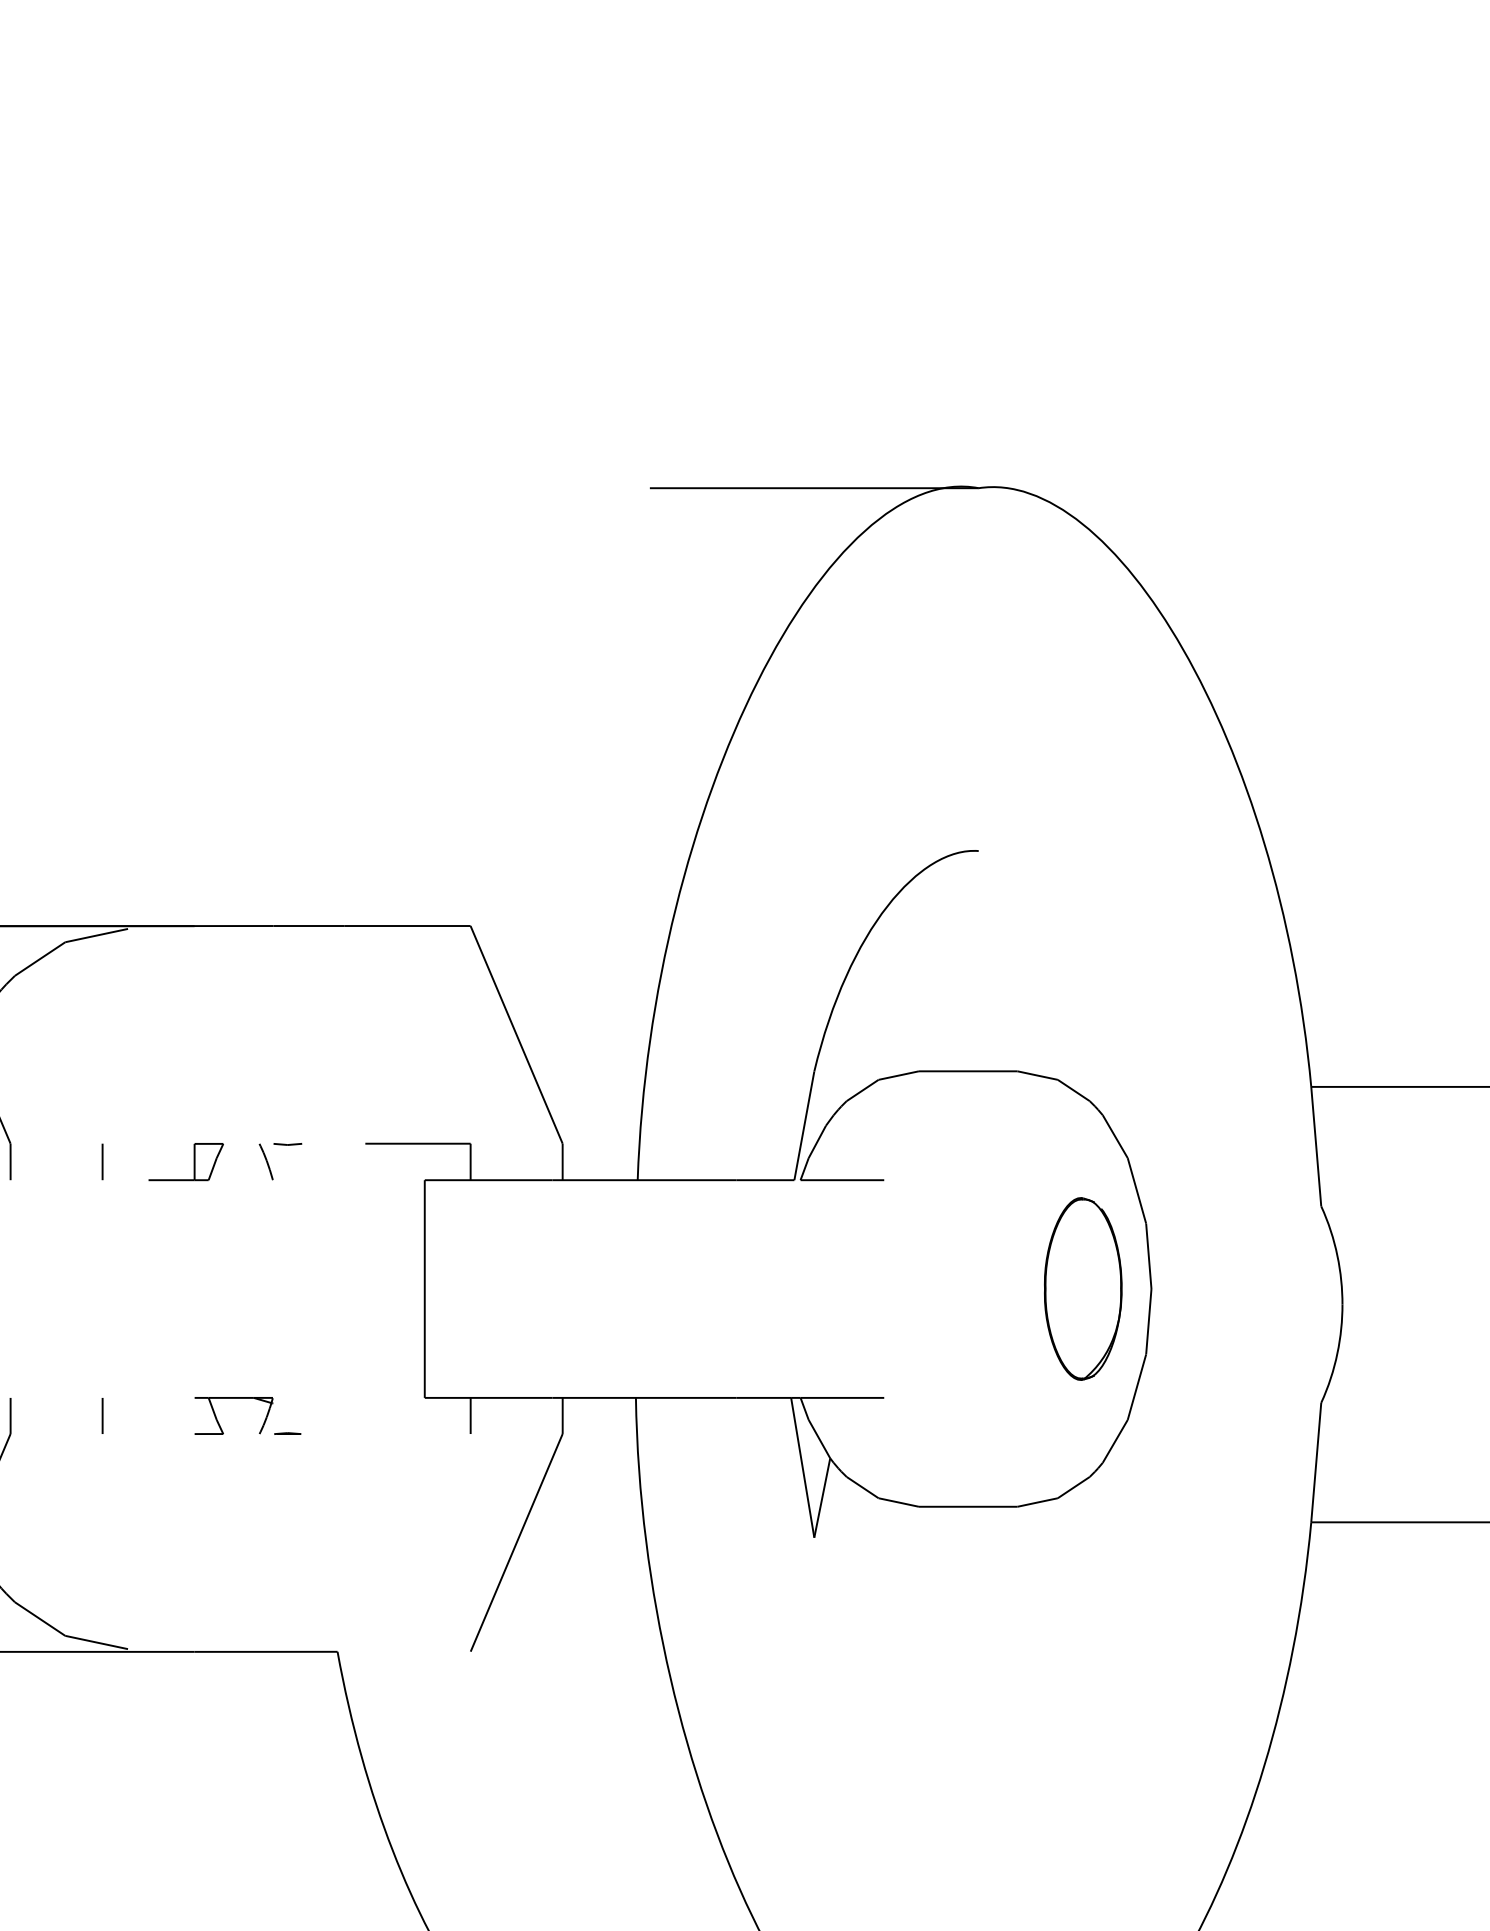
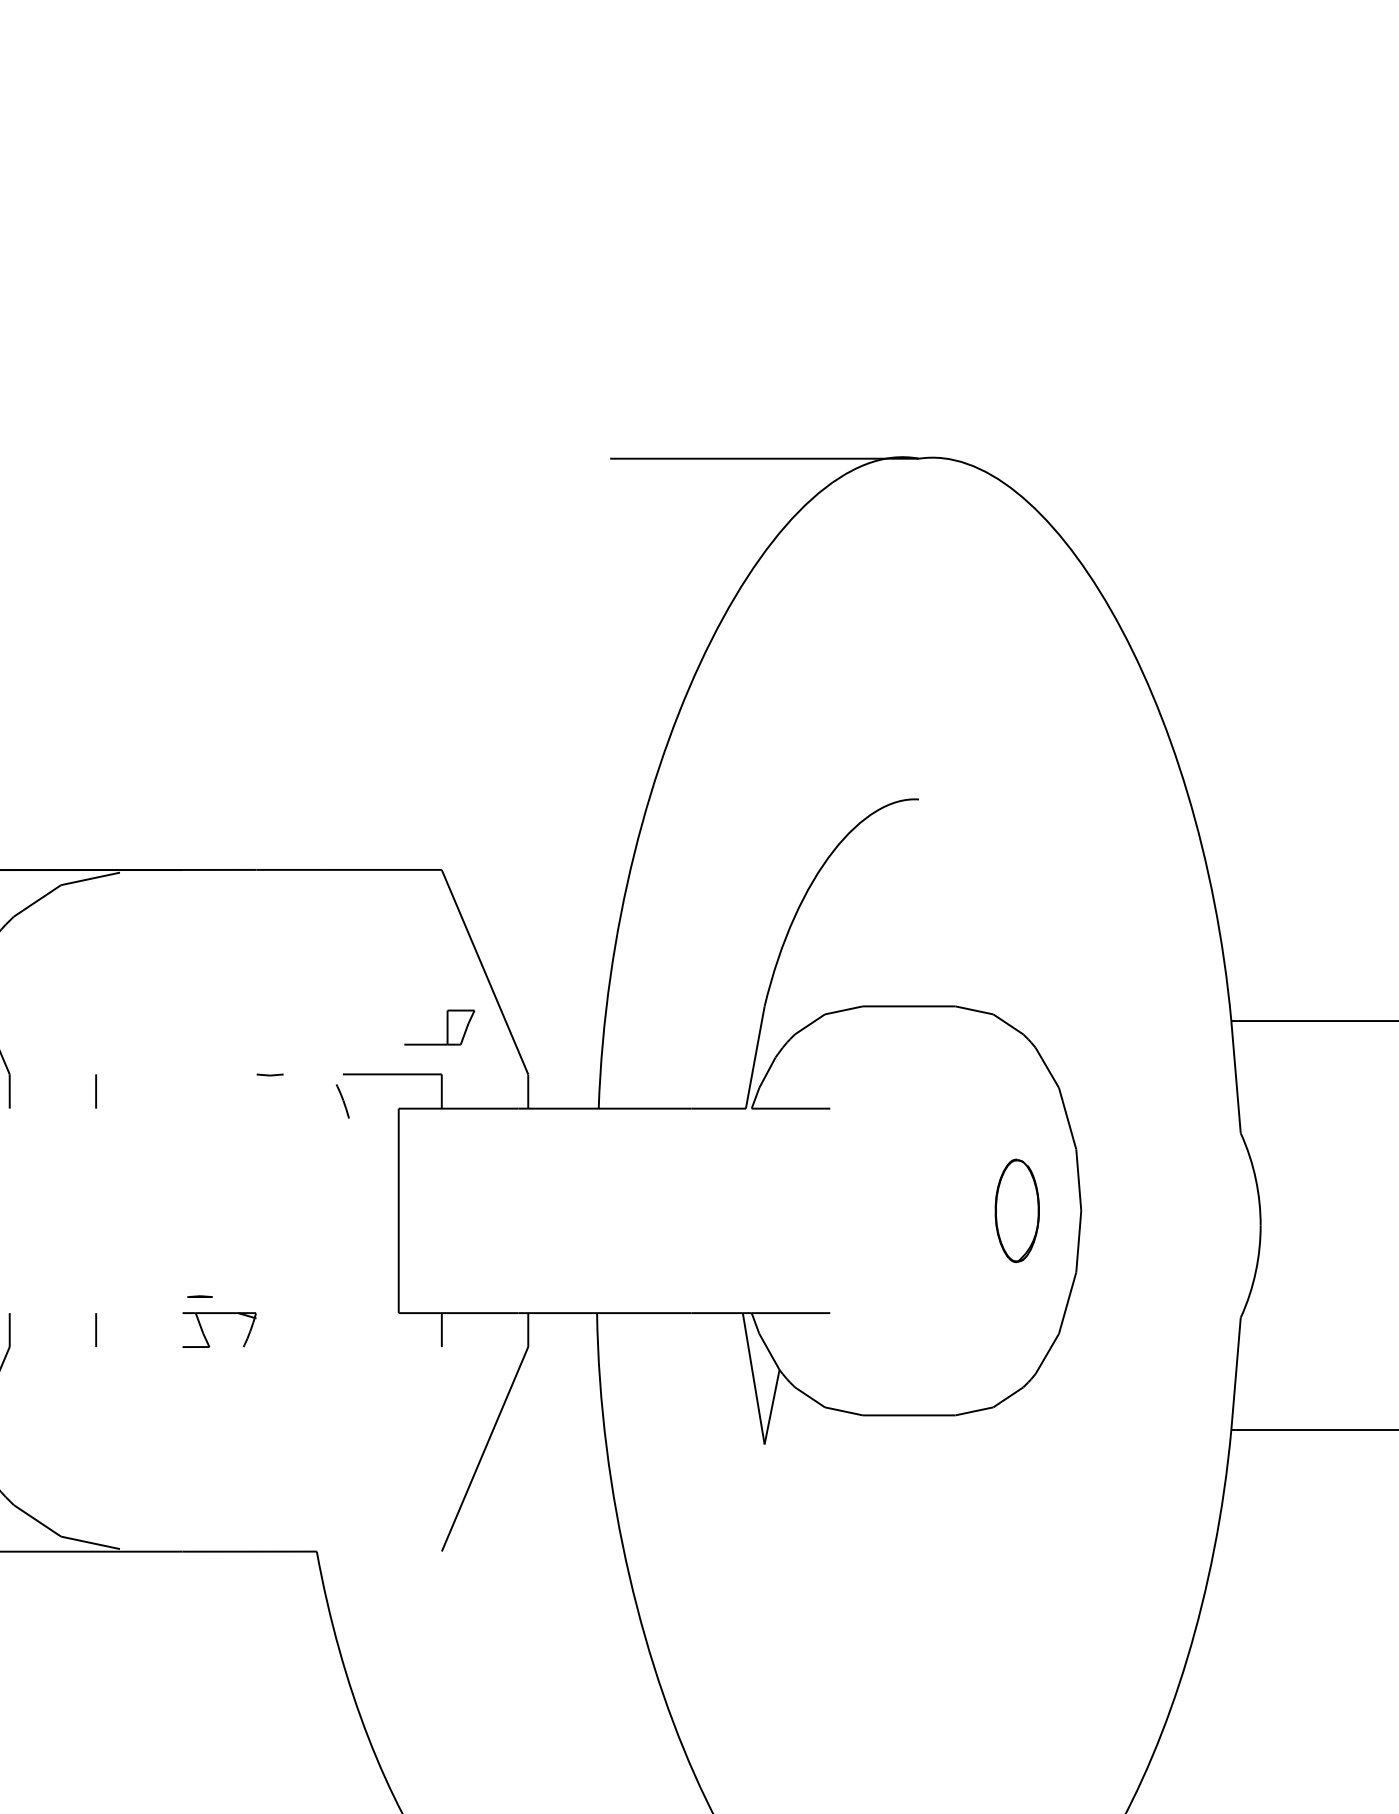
part: (193, 1161) -> (446, 1027), moved
line: (265, 1161) -> (342, 1101), moved
part: (1083, 1288) -> (1017, 1210), size x0.6
line: (287, 1433) -> (199, 1296), moved

